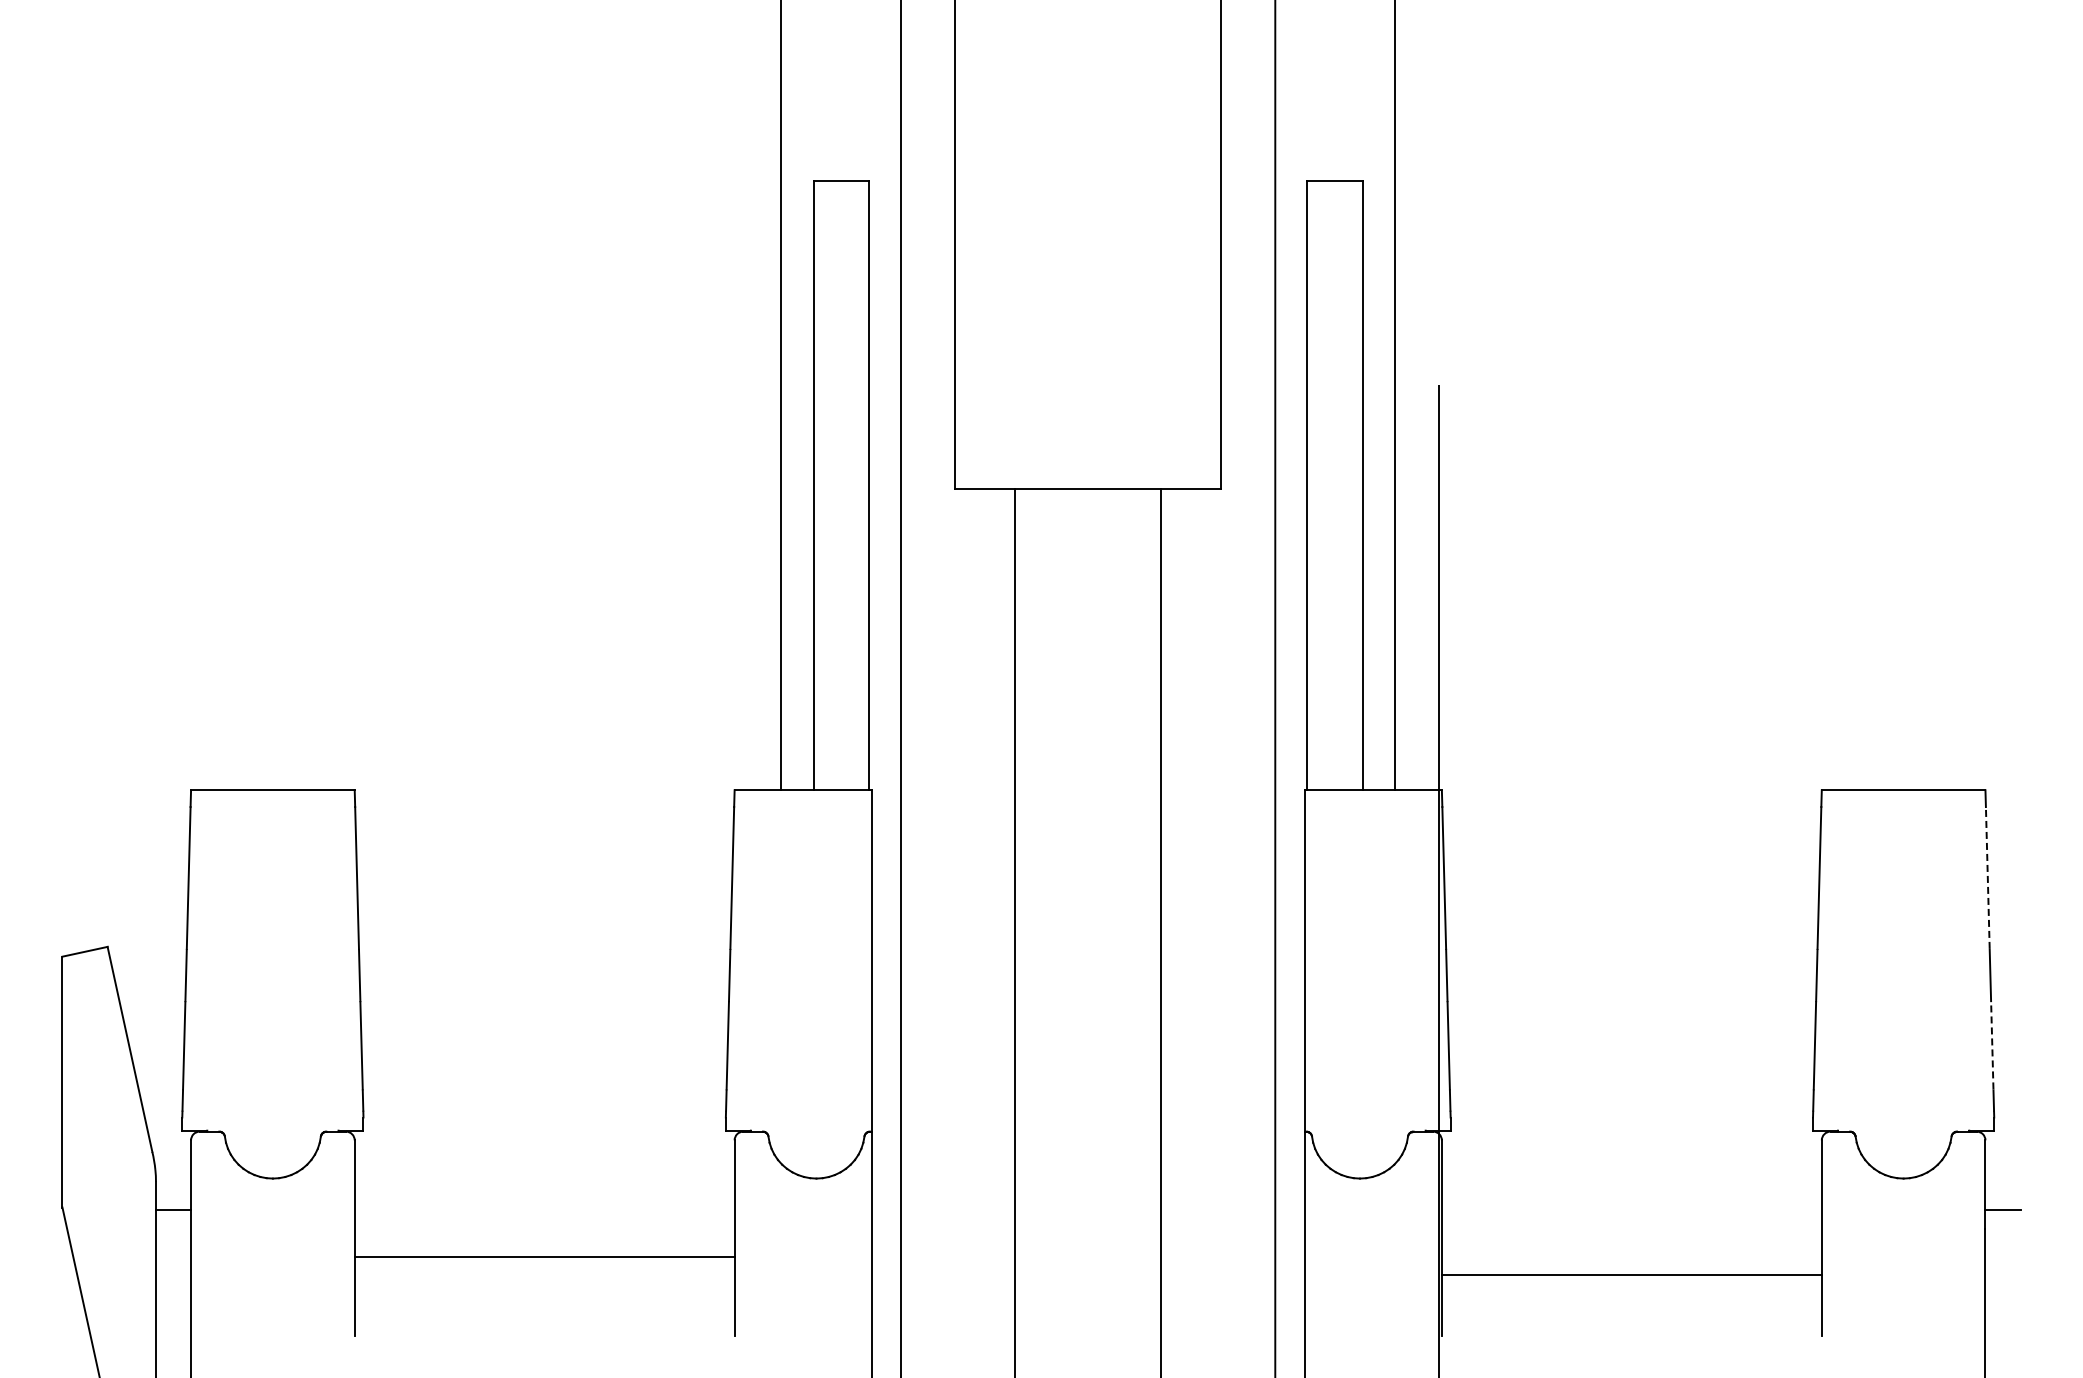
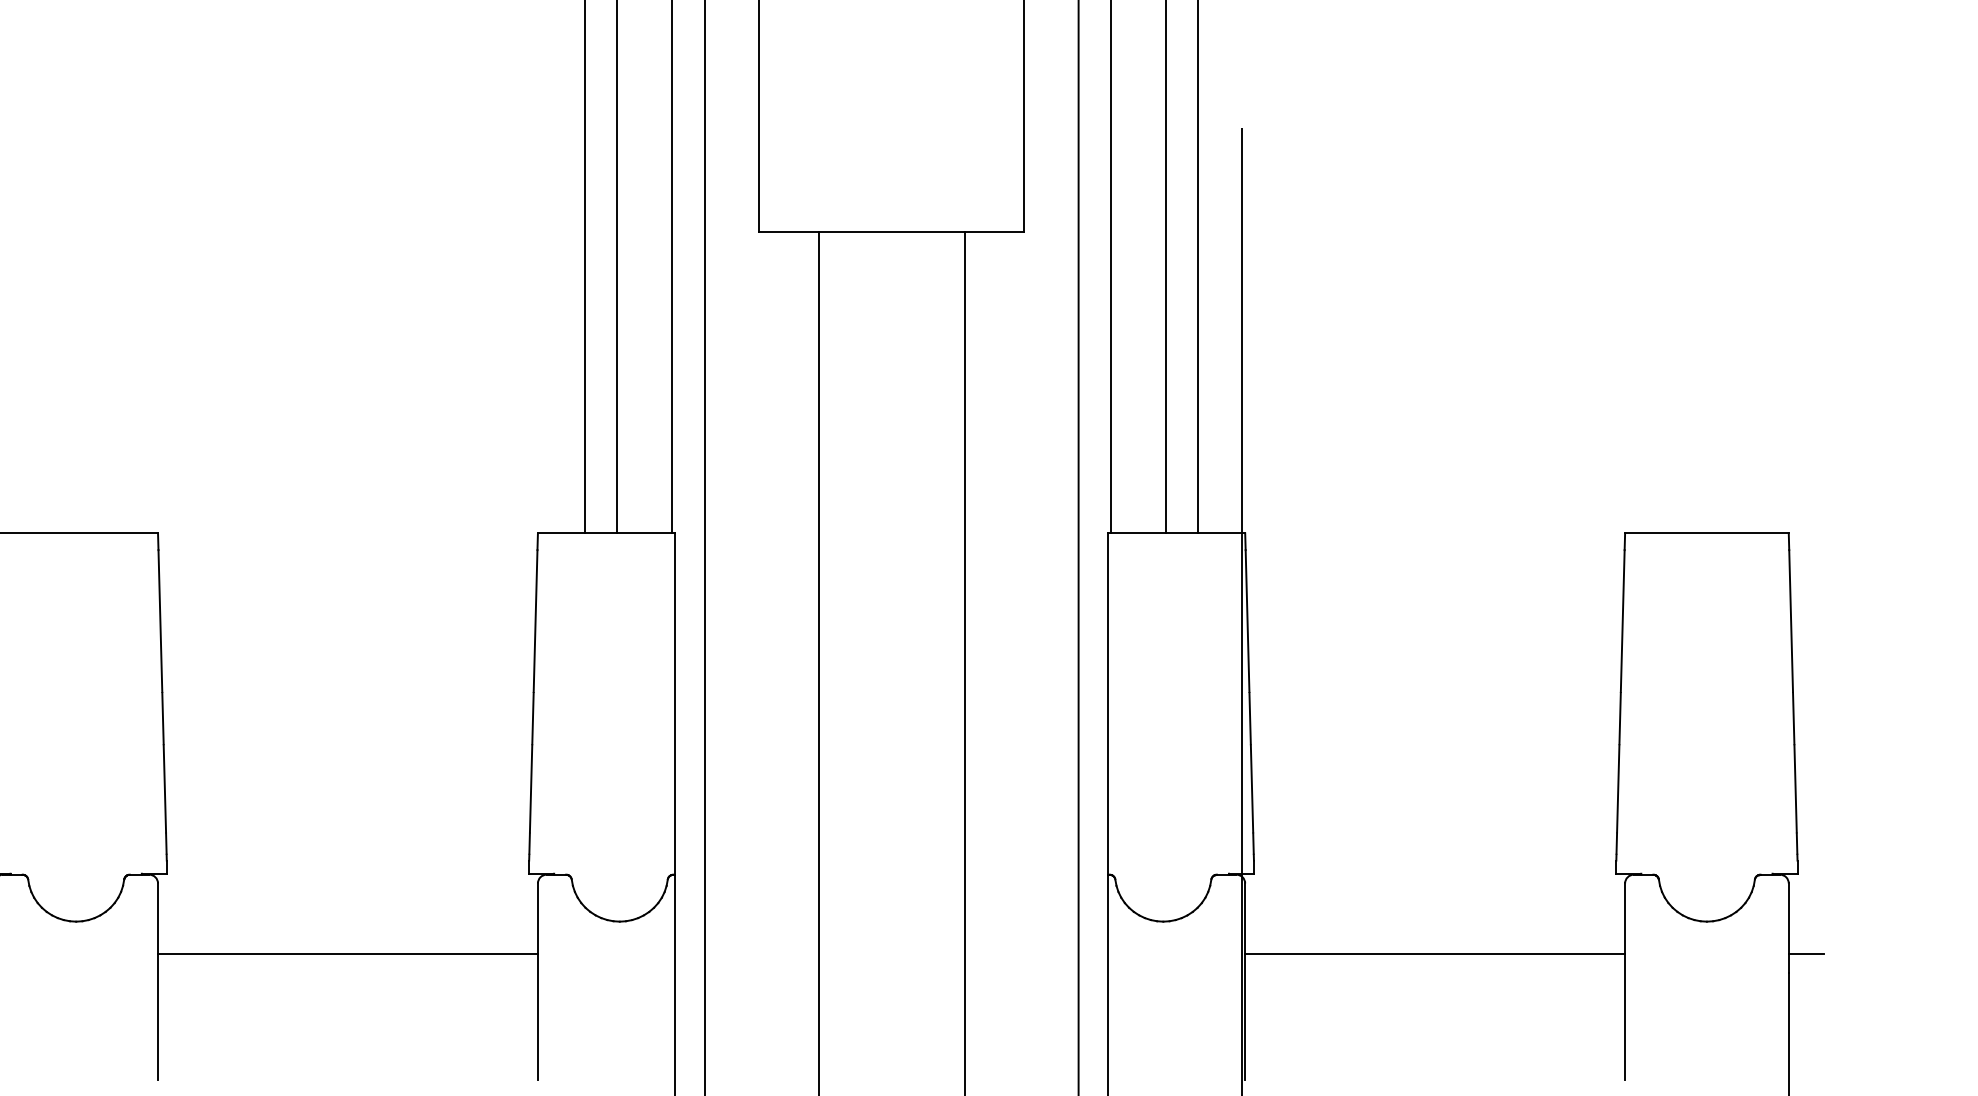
line: (1987, 877) -> (1790, 620), dashed -> solid
line: (1992, 1045) -> (1795, 788), dashed -> solid
line: (544, 1257) -> (347, 953), moved
line: (1631, 1275) -> (1434, 953), moved

